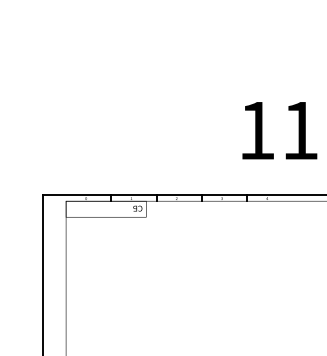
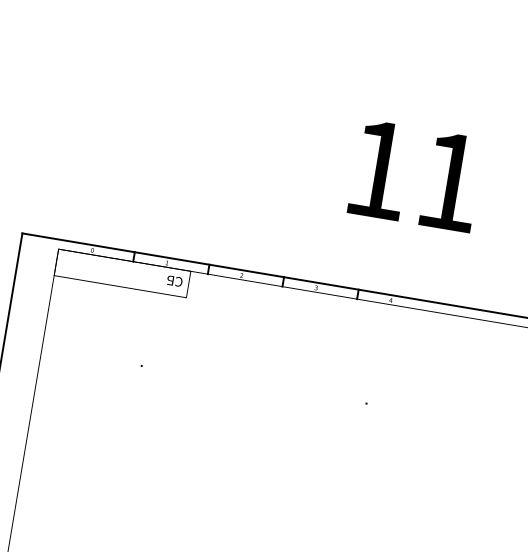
text: (279, 130) -> (415, 175), moved

